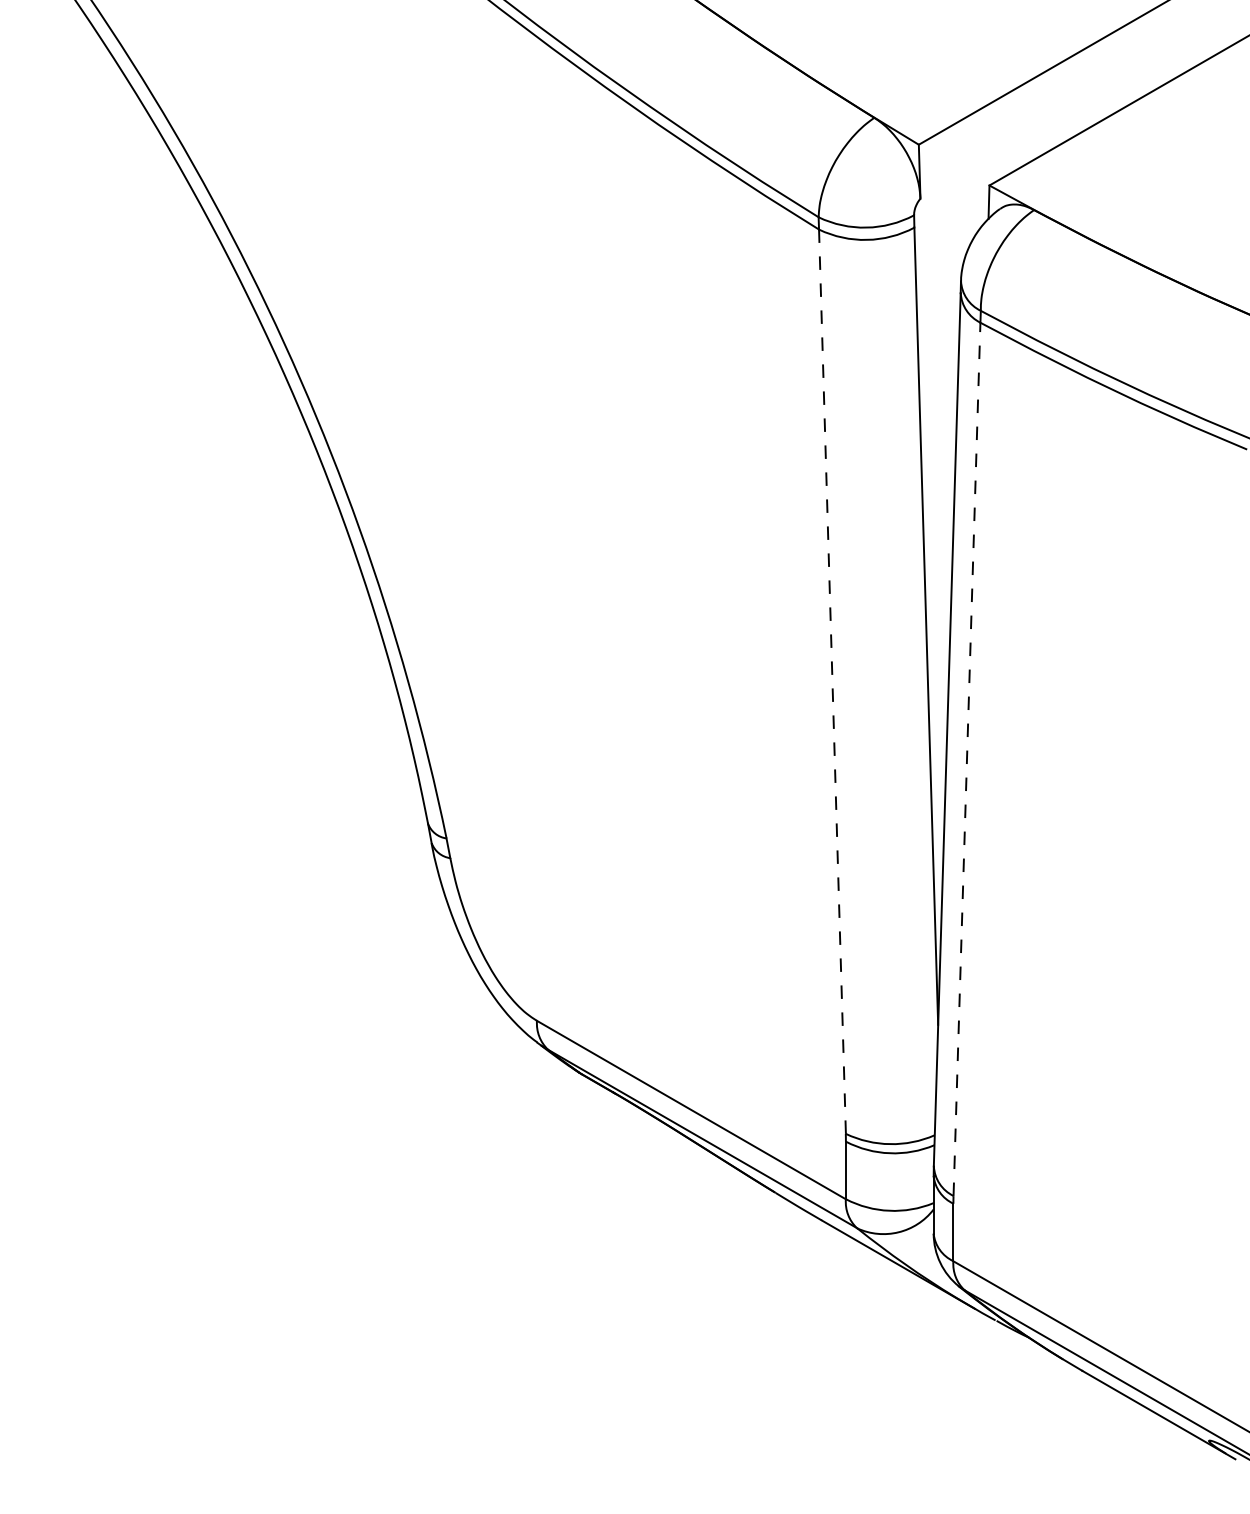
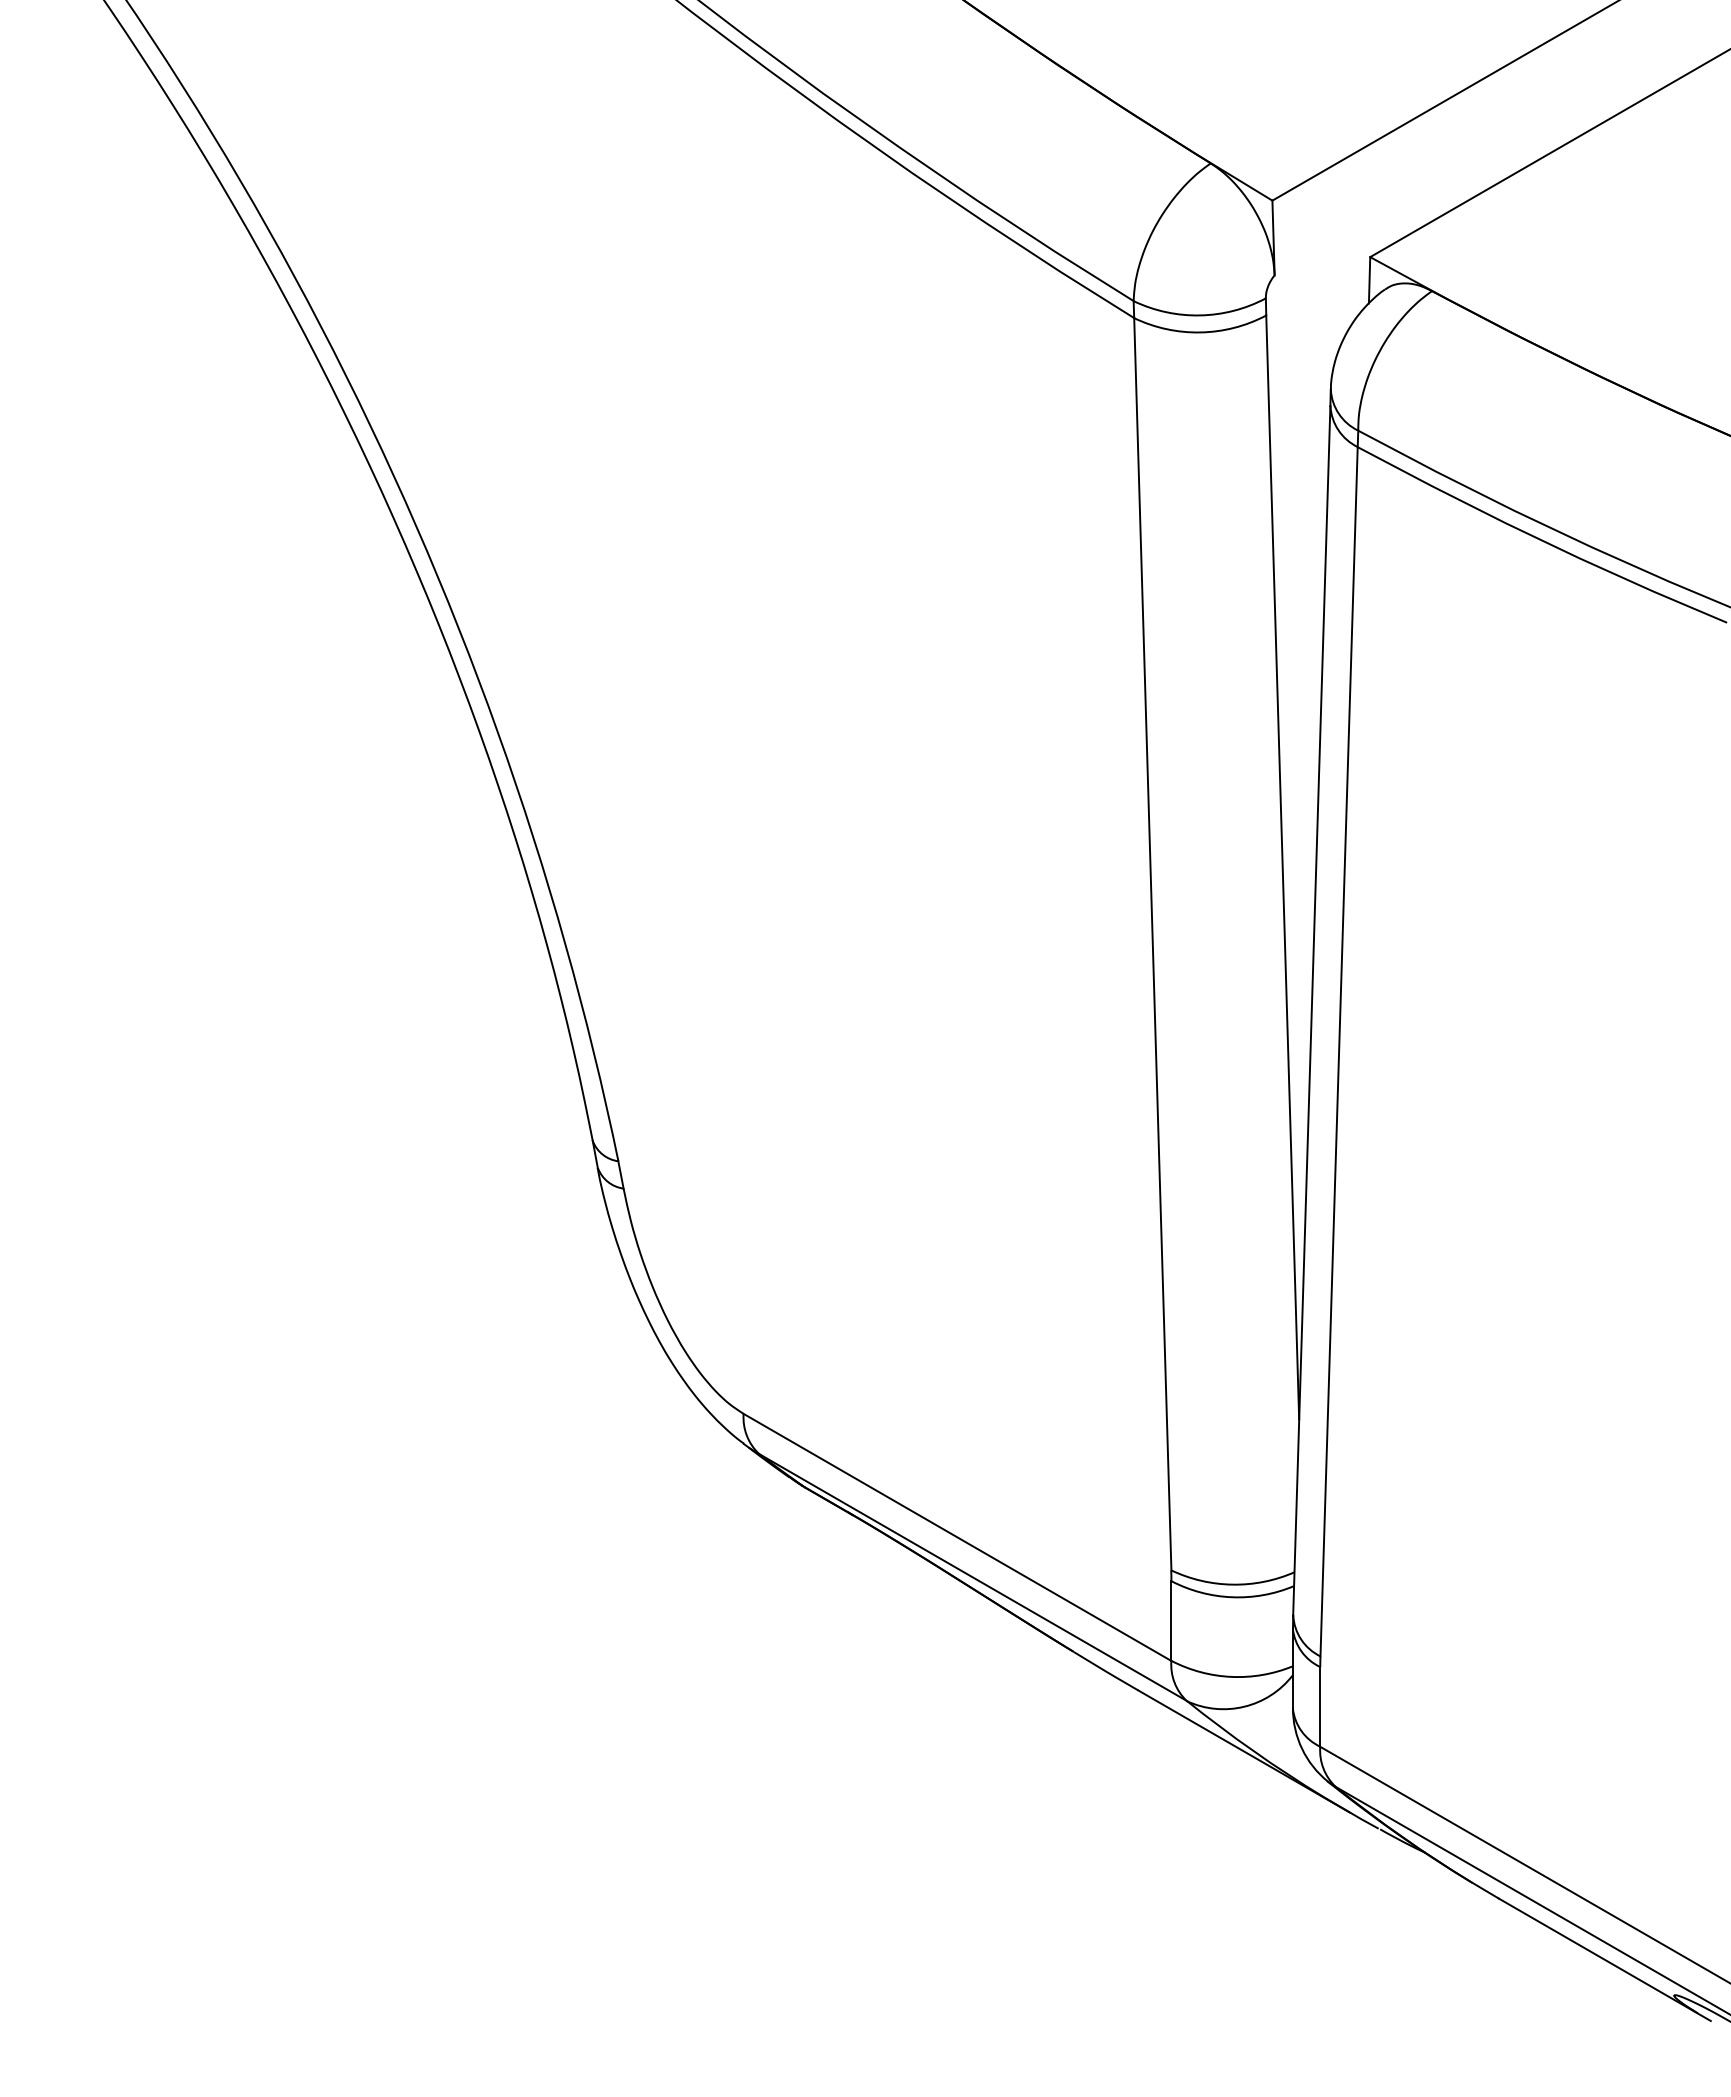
line: (832, 681) -> (1152, 943), dashed -> solid
line: (966, 759) -> (1338, 1051), dashed -> solid

